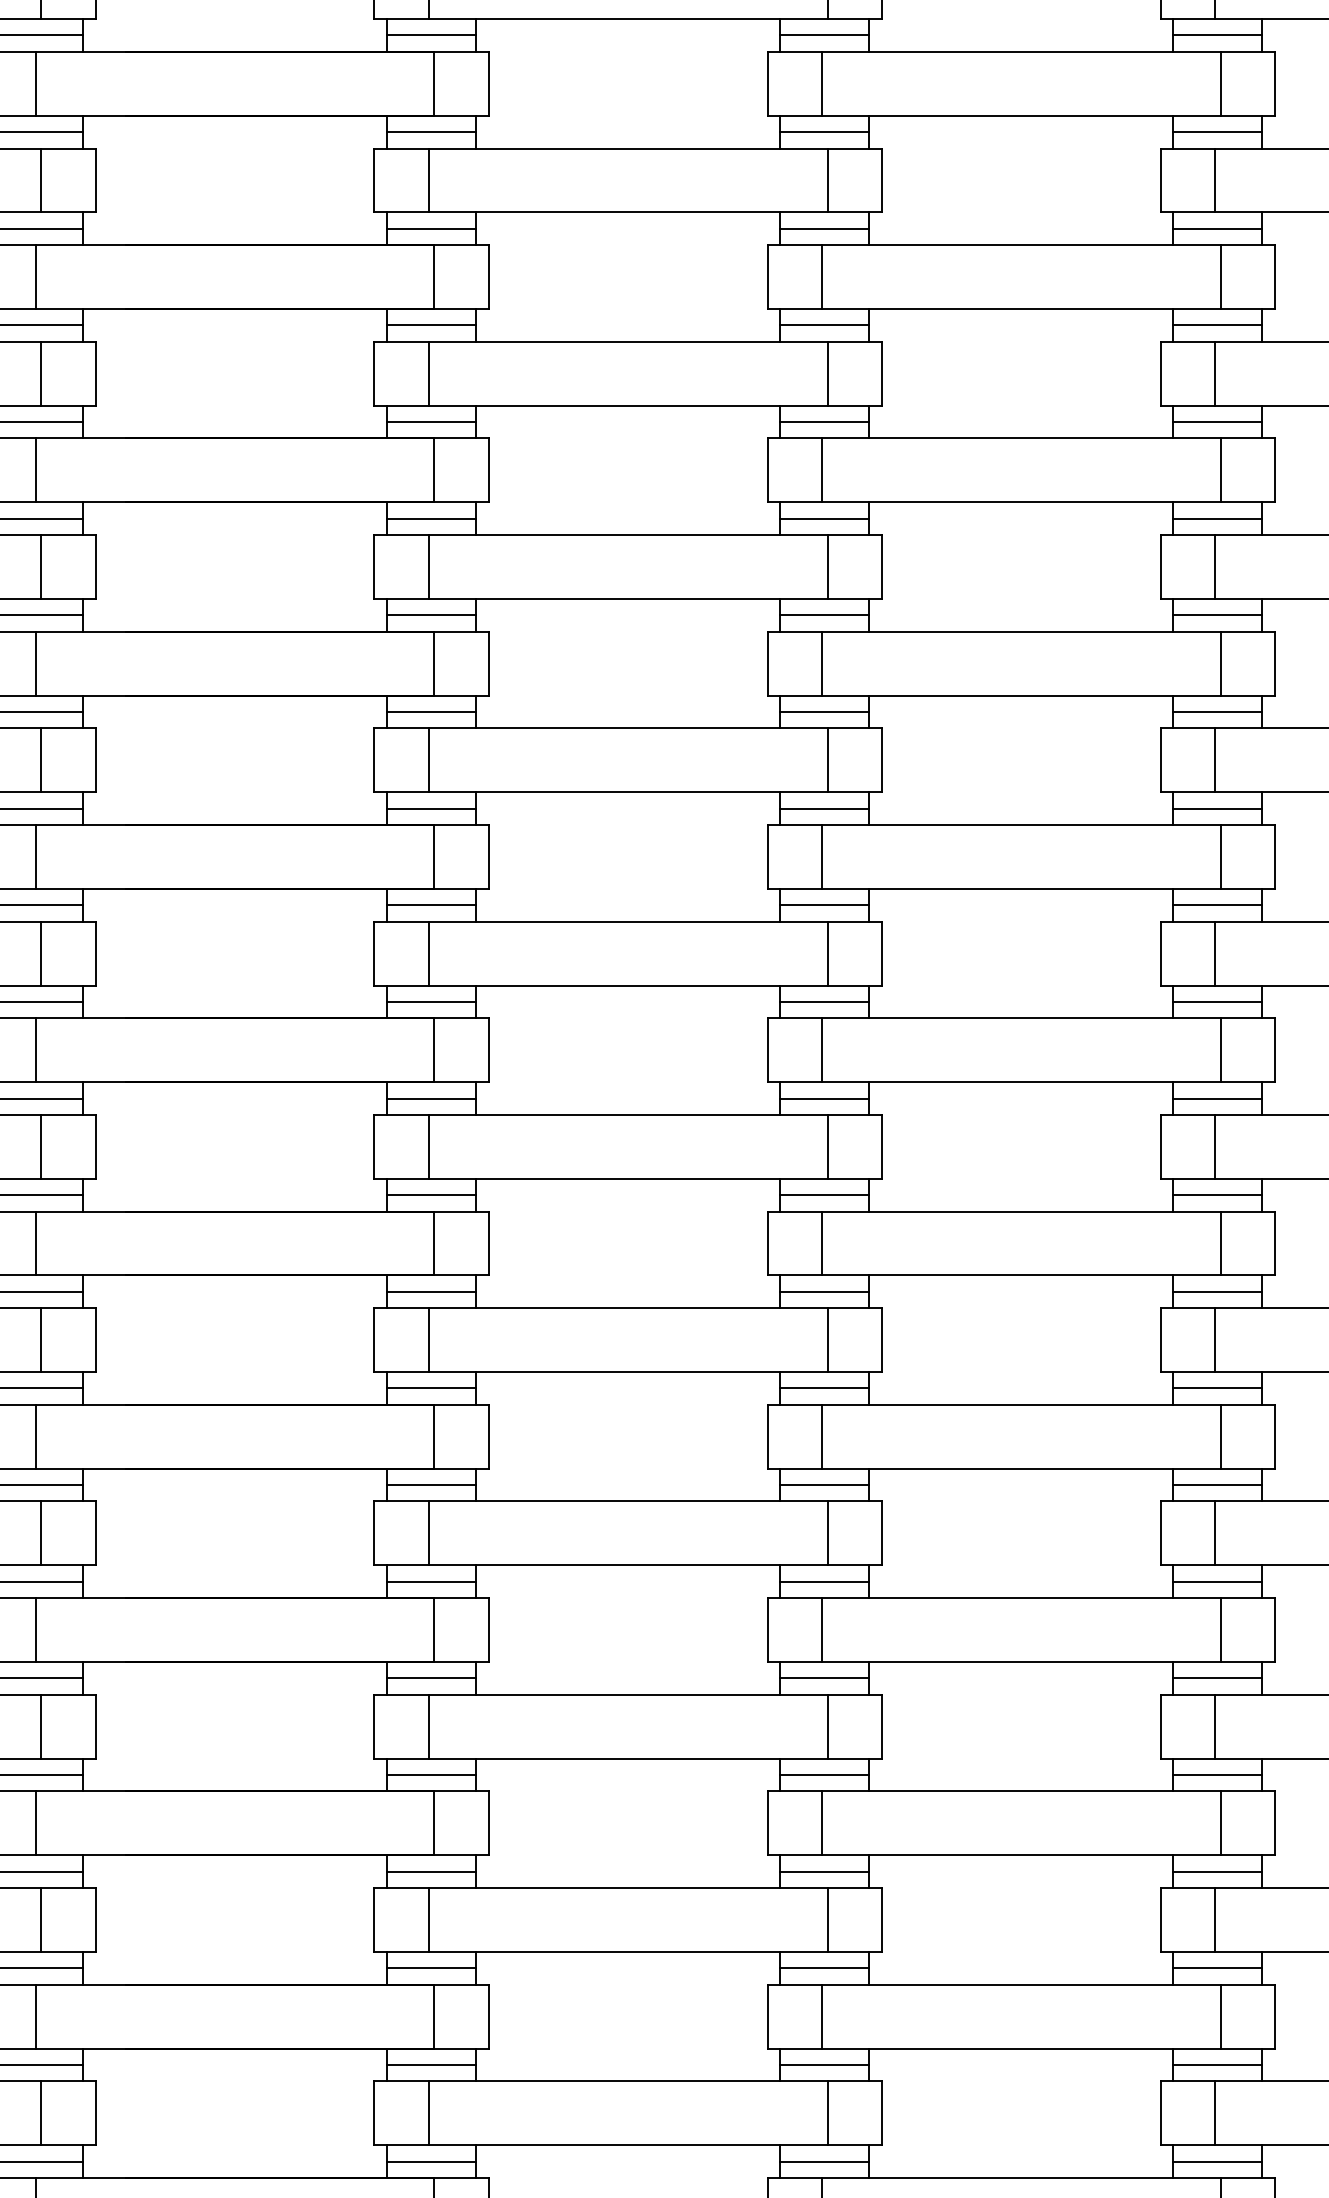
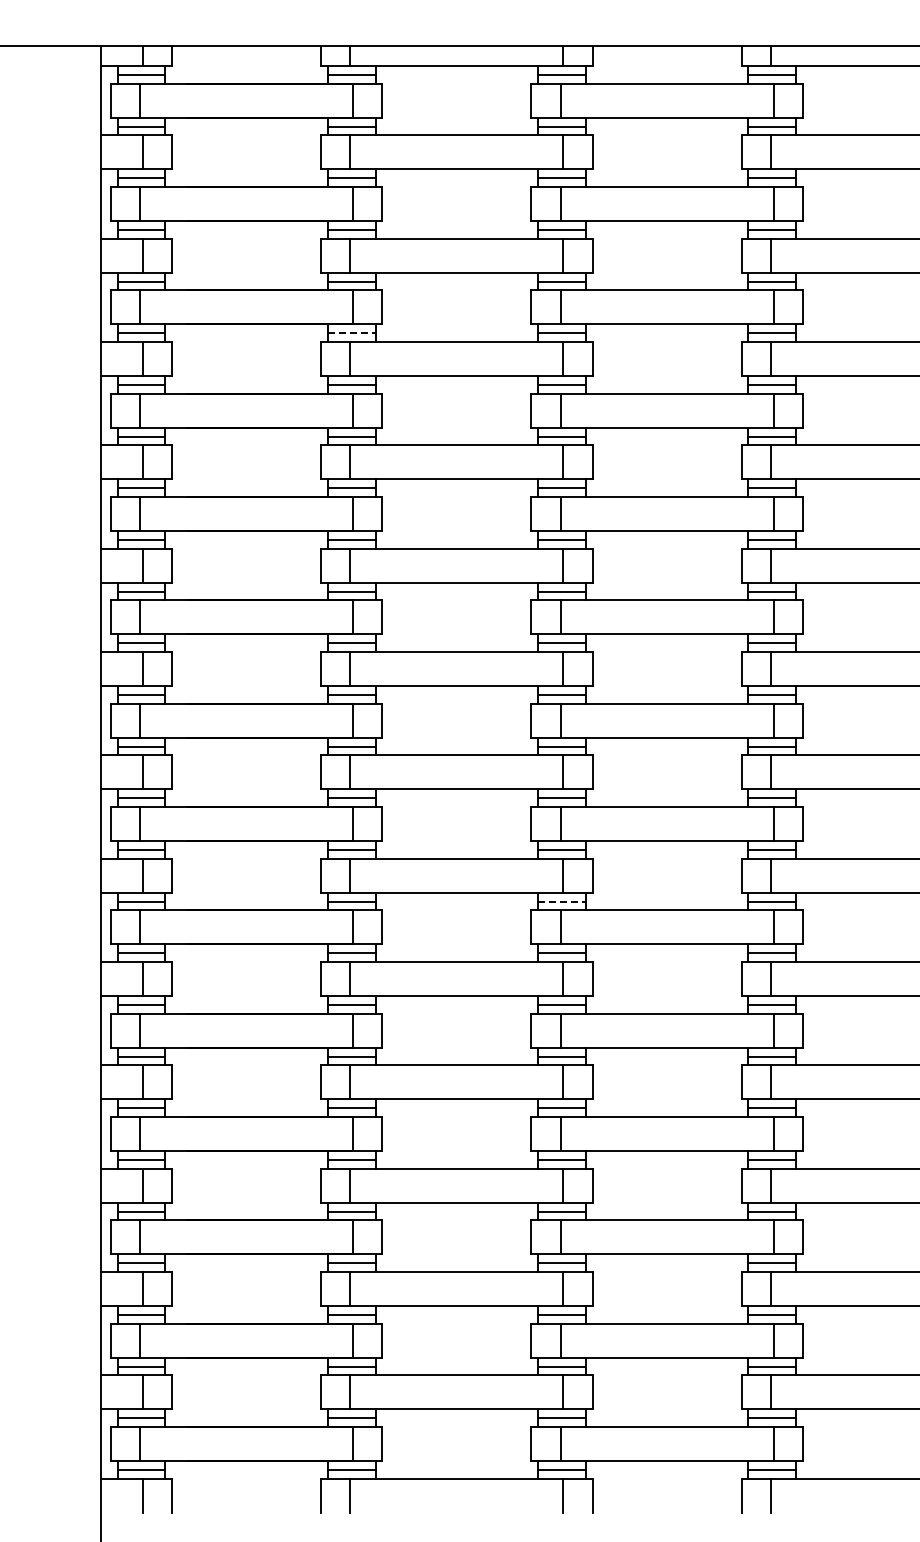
line: (431, 325) -> (351, 333), solid -> dashed
line: (825, 1388) -> (562, 901), solid -> dashed

